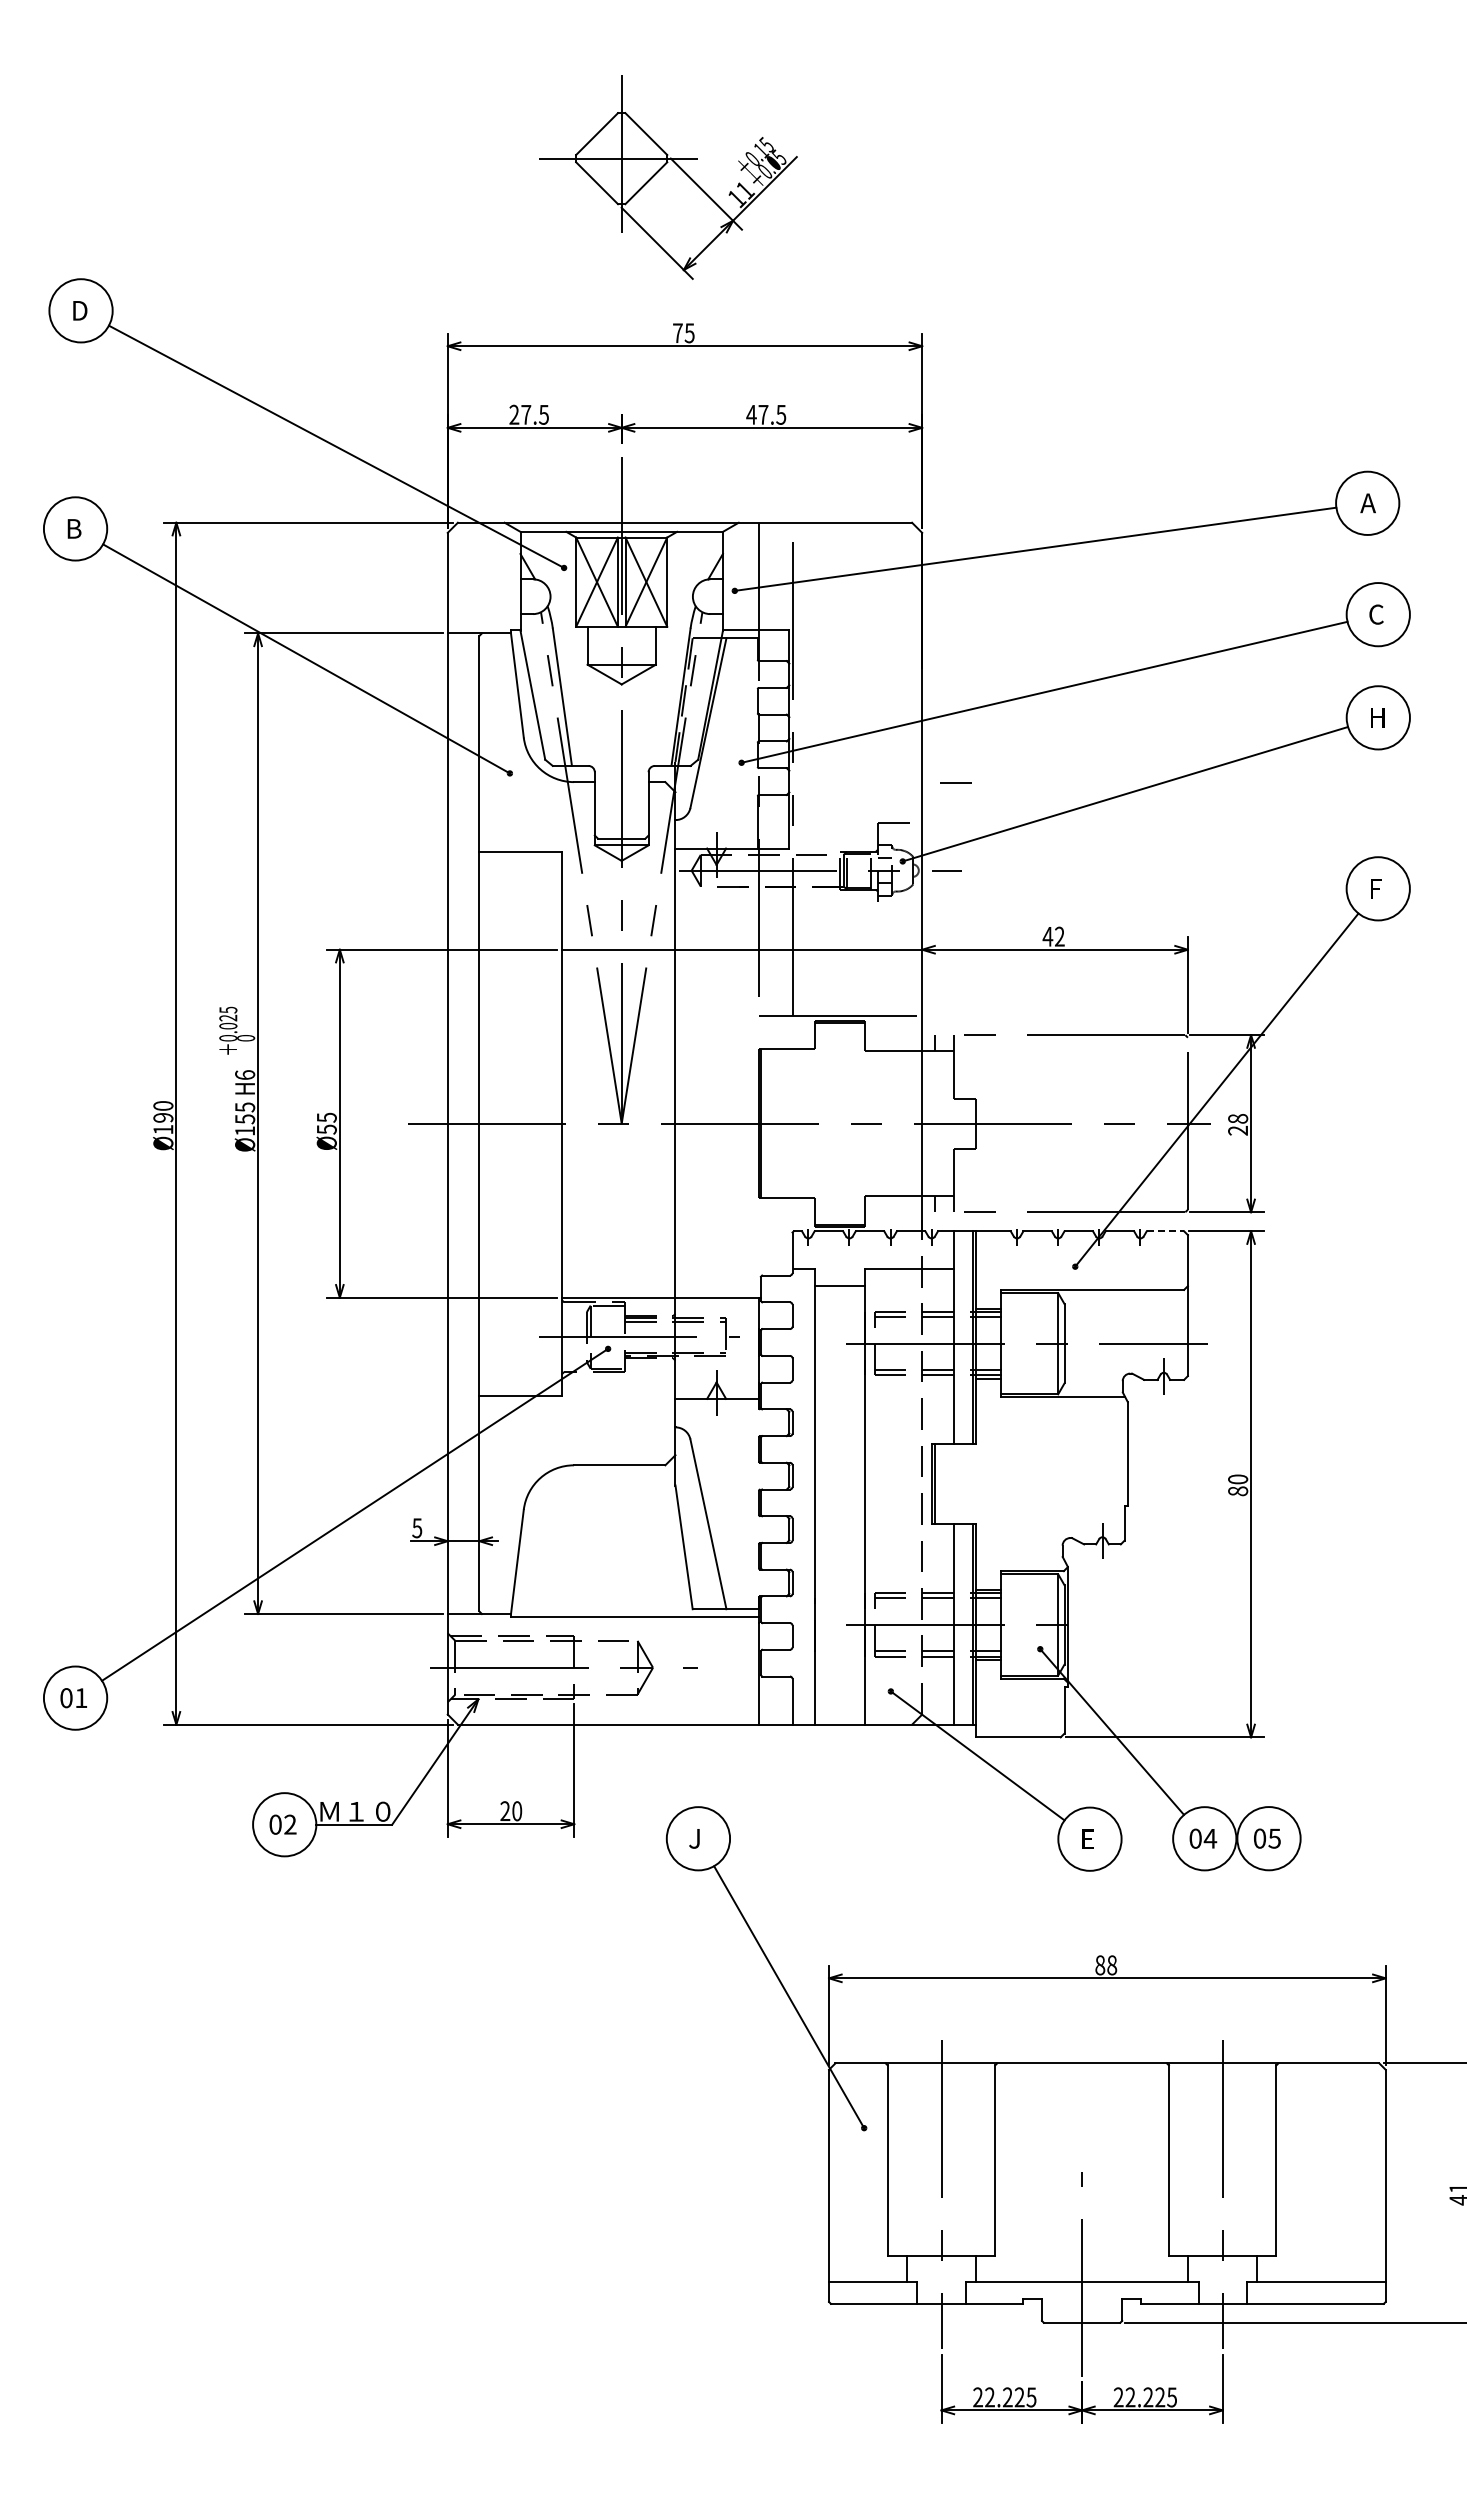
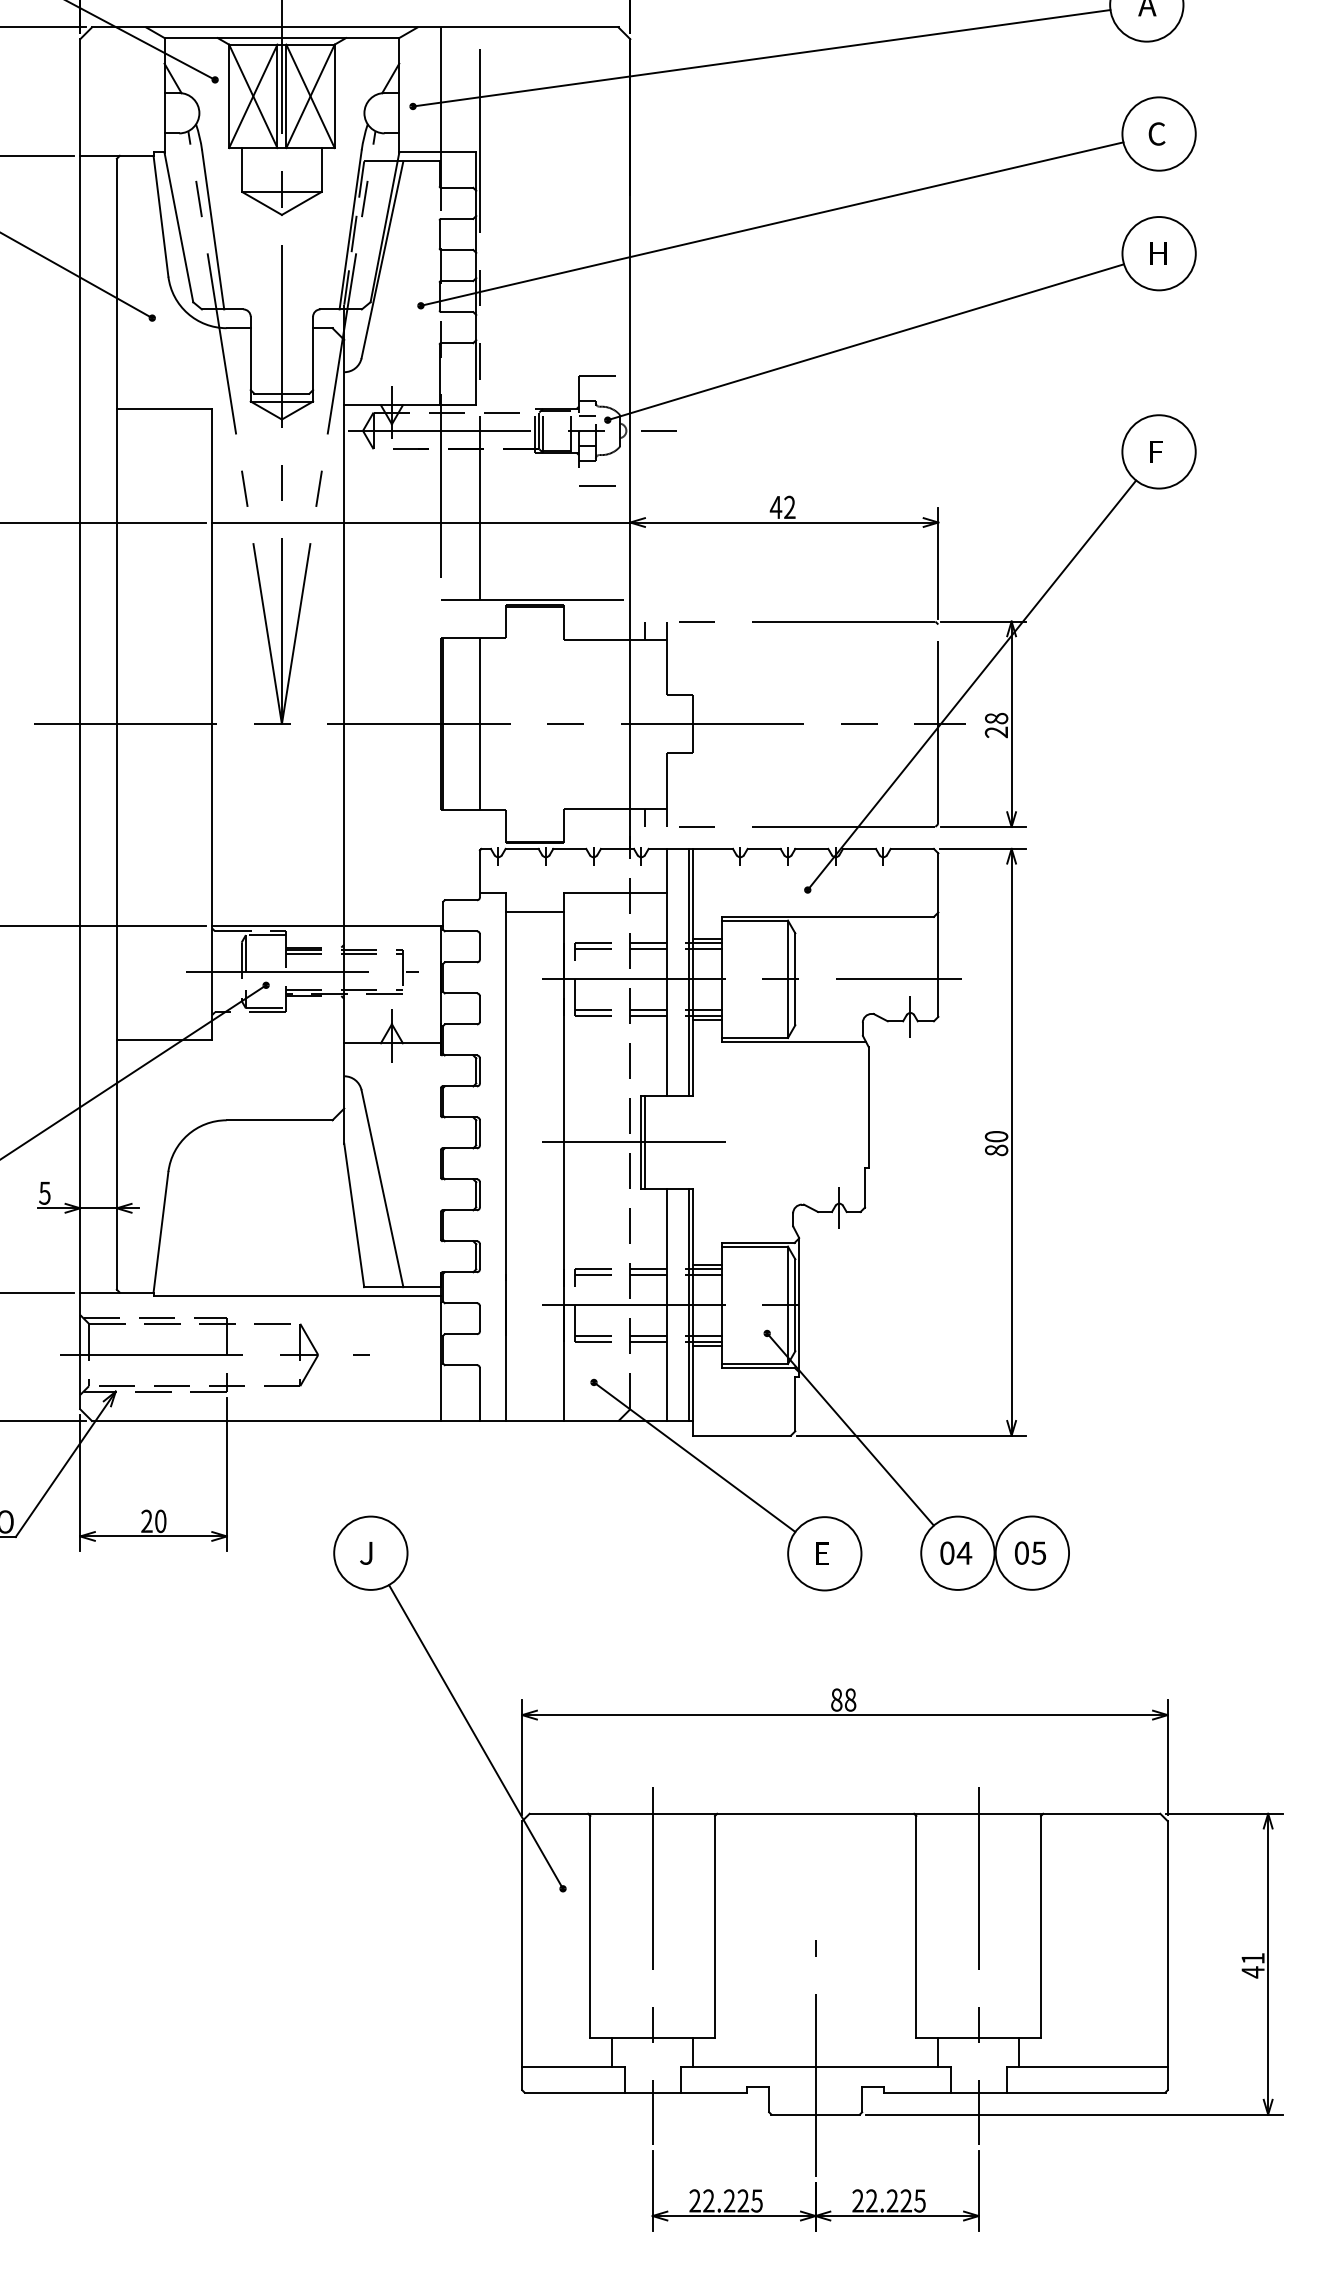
line: (955, 782) -> (597, 485), moved
line: (792, 1123) -> (479, 723), added
line: (1165, 1231) -> (912, 849), dashed -> solid
line: (933, 1484) -> (643, 1142), added

